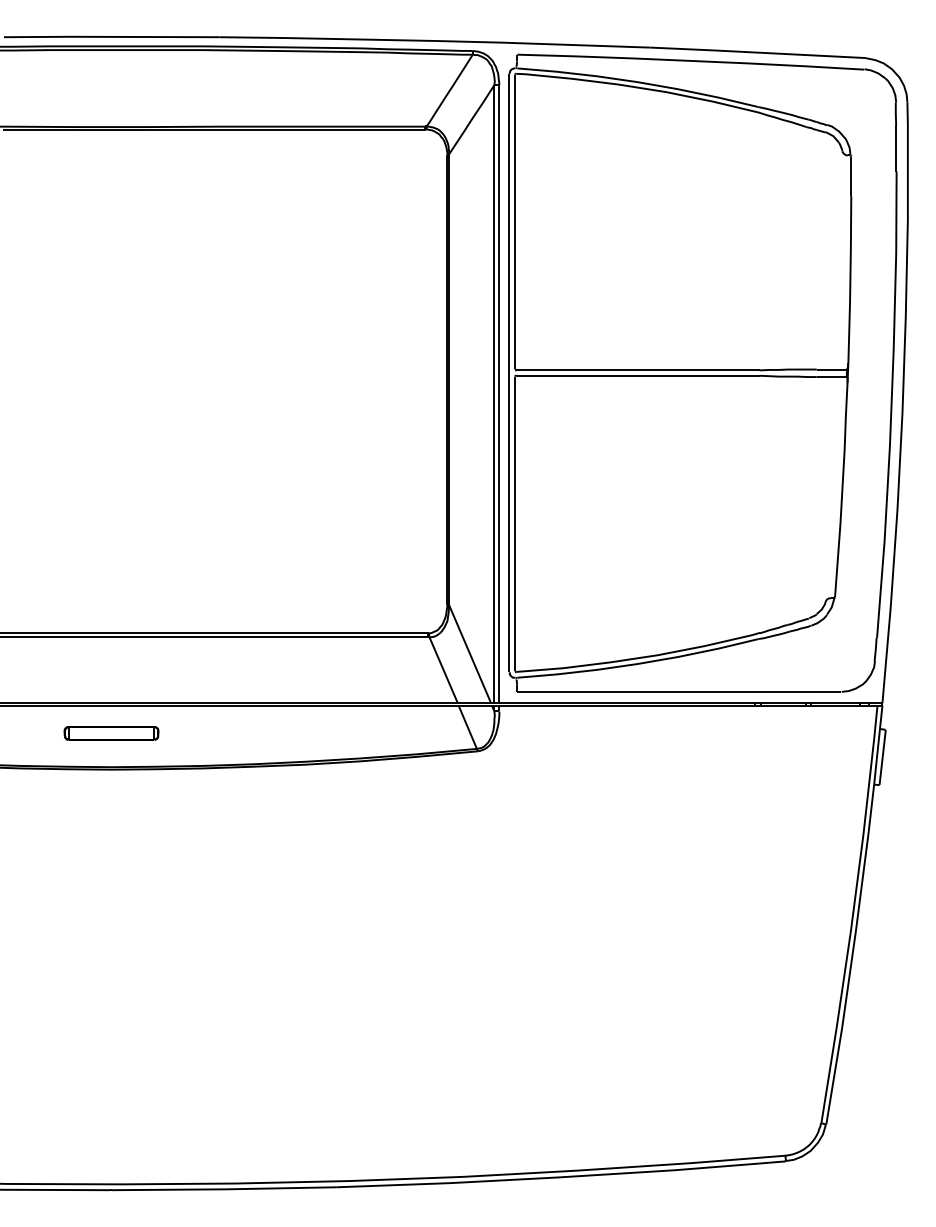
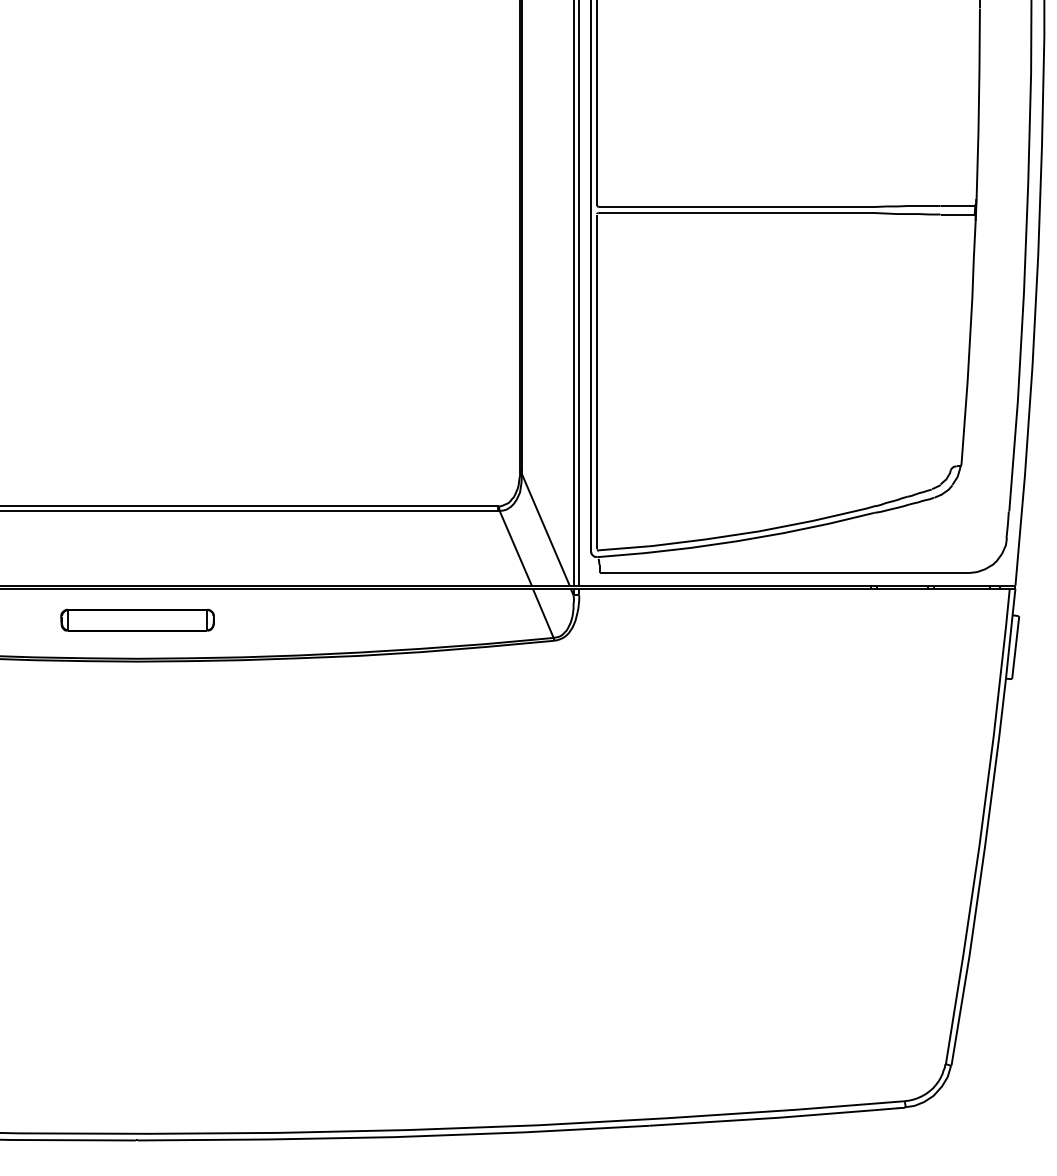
part: (111, 733) -> (137, 620), size x1.43

